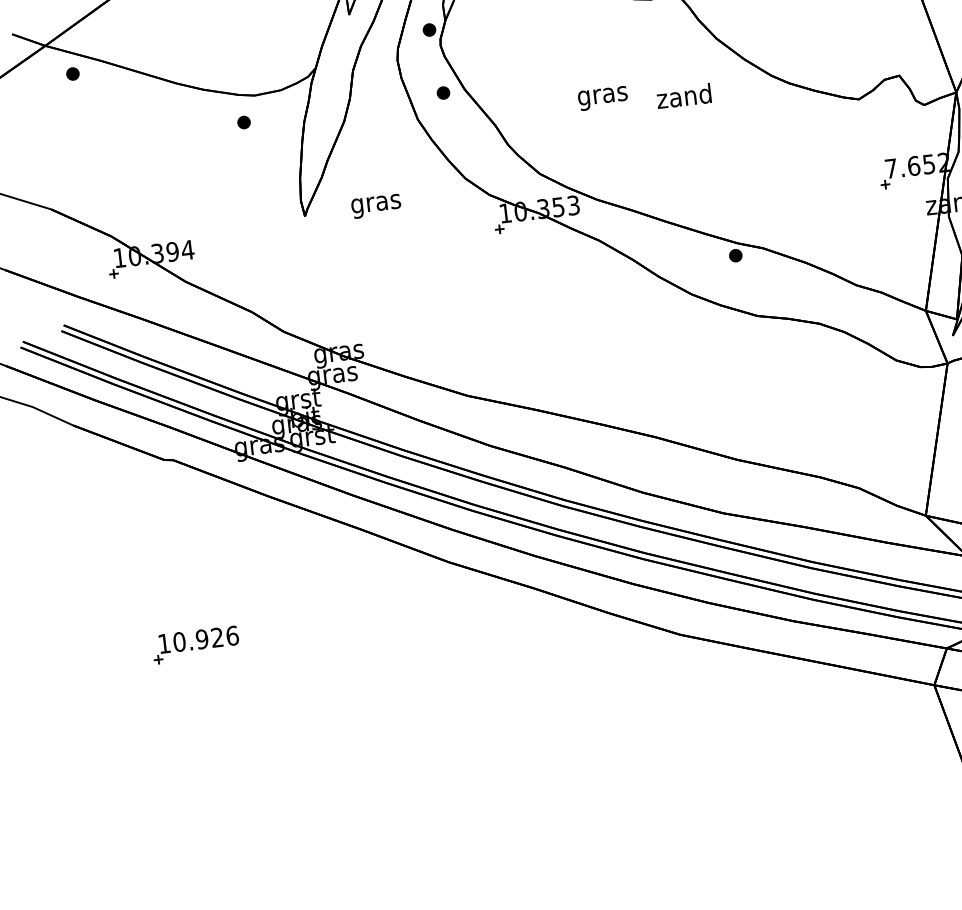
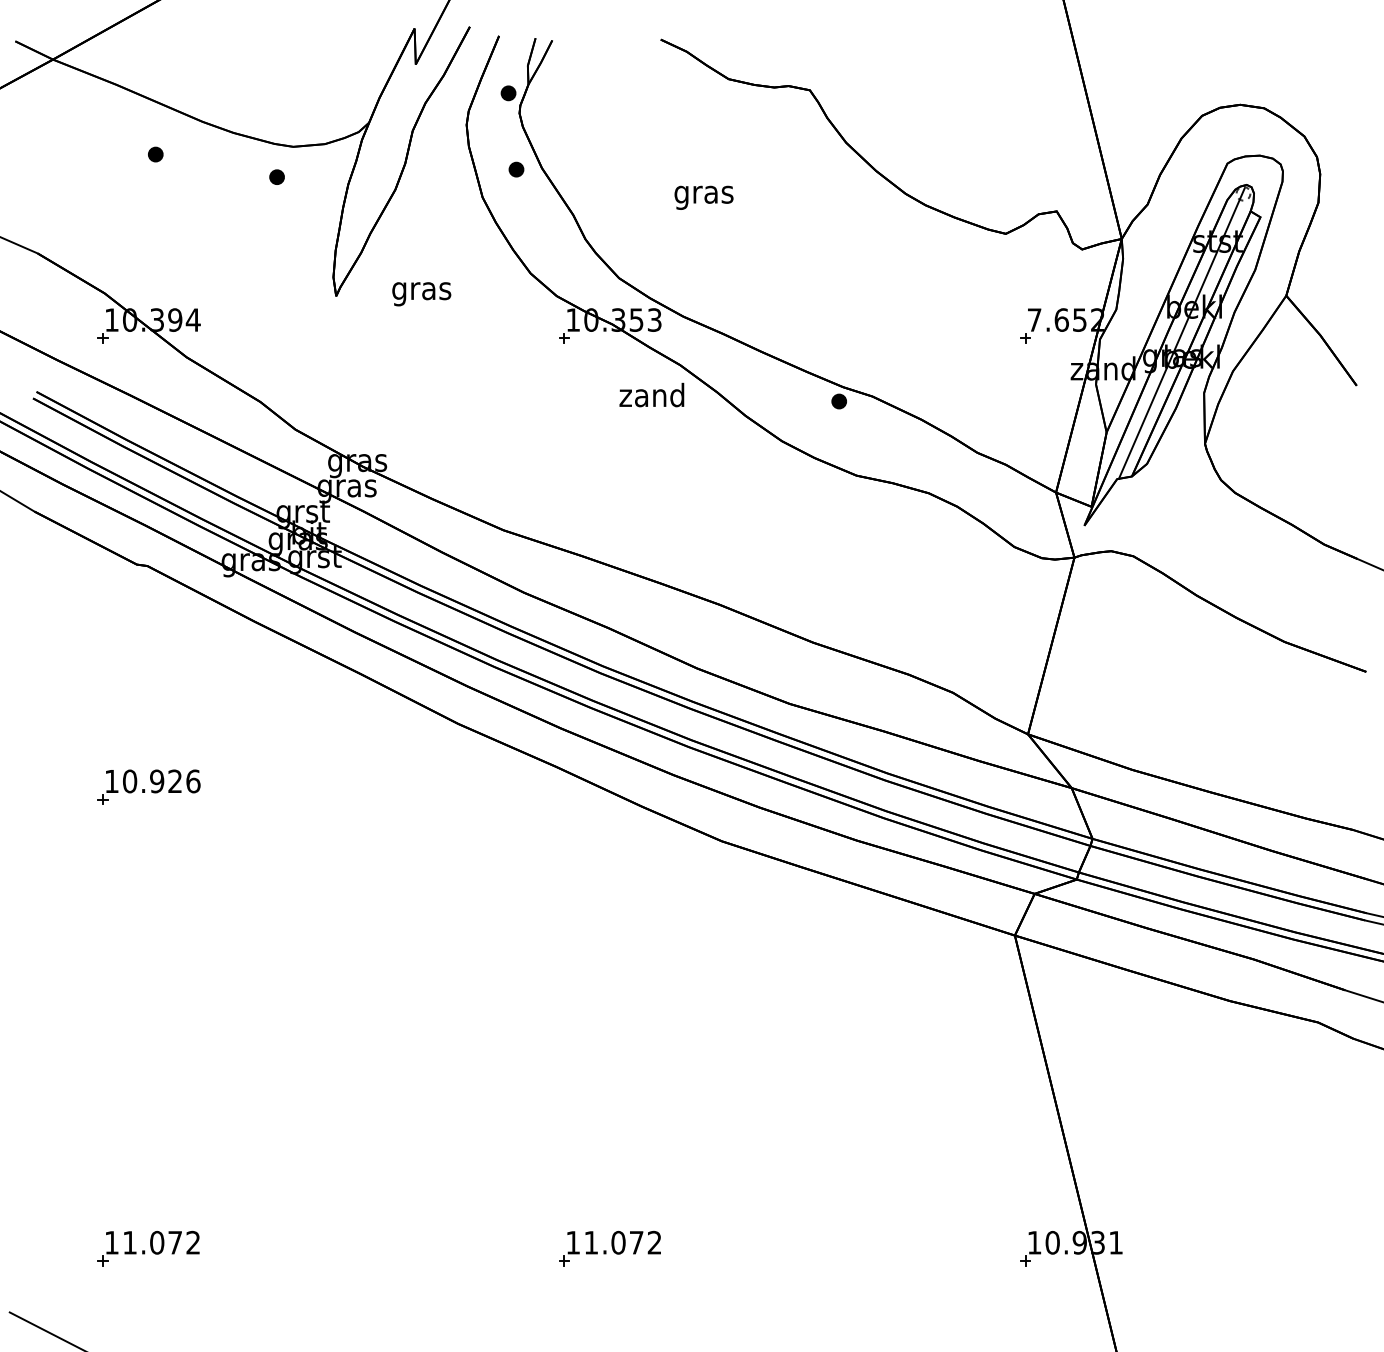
part: (72, 73) -> (155, 154), moved
text: (683, 95) -> (651, 394), moved

